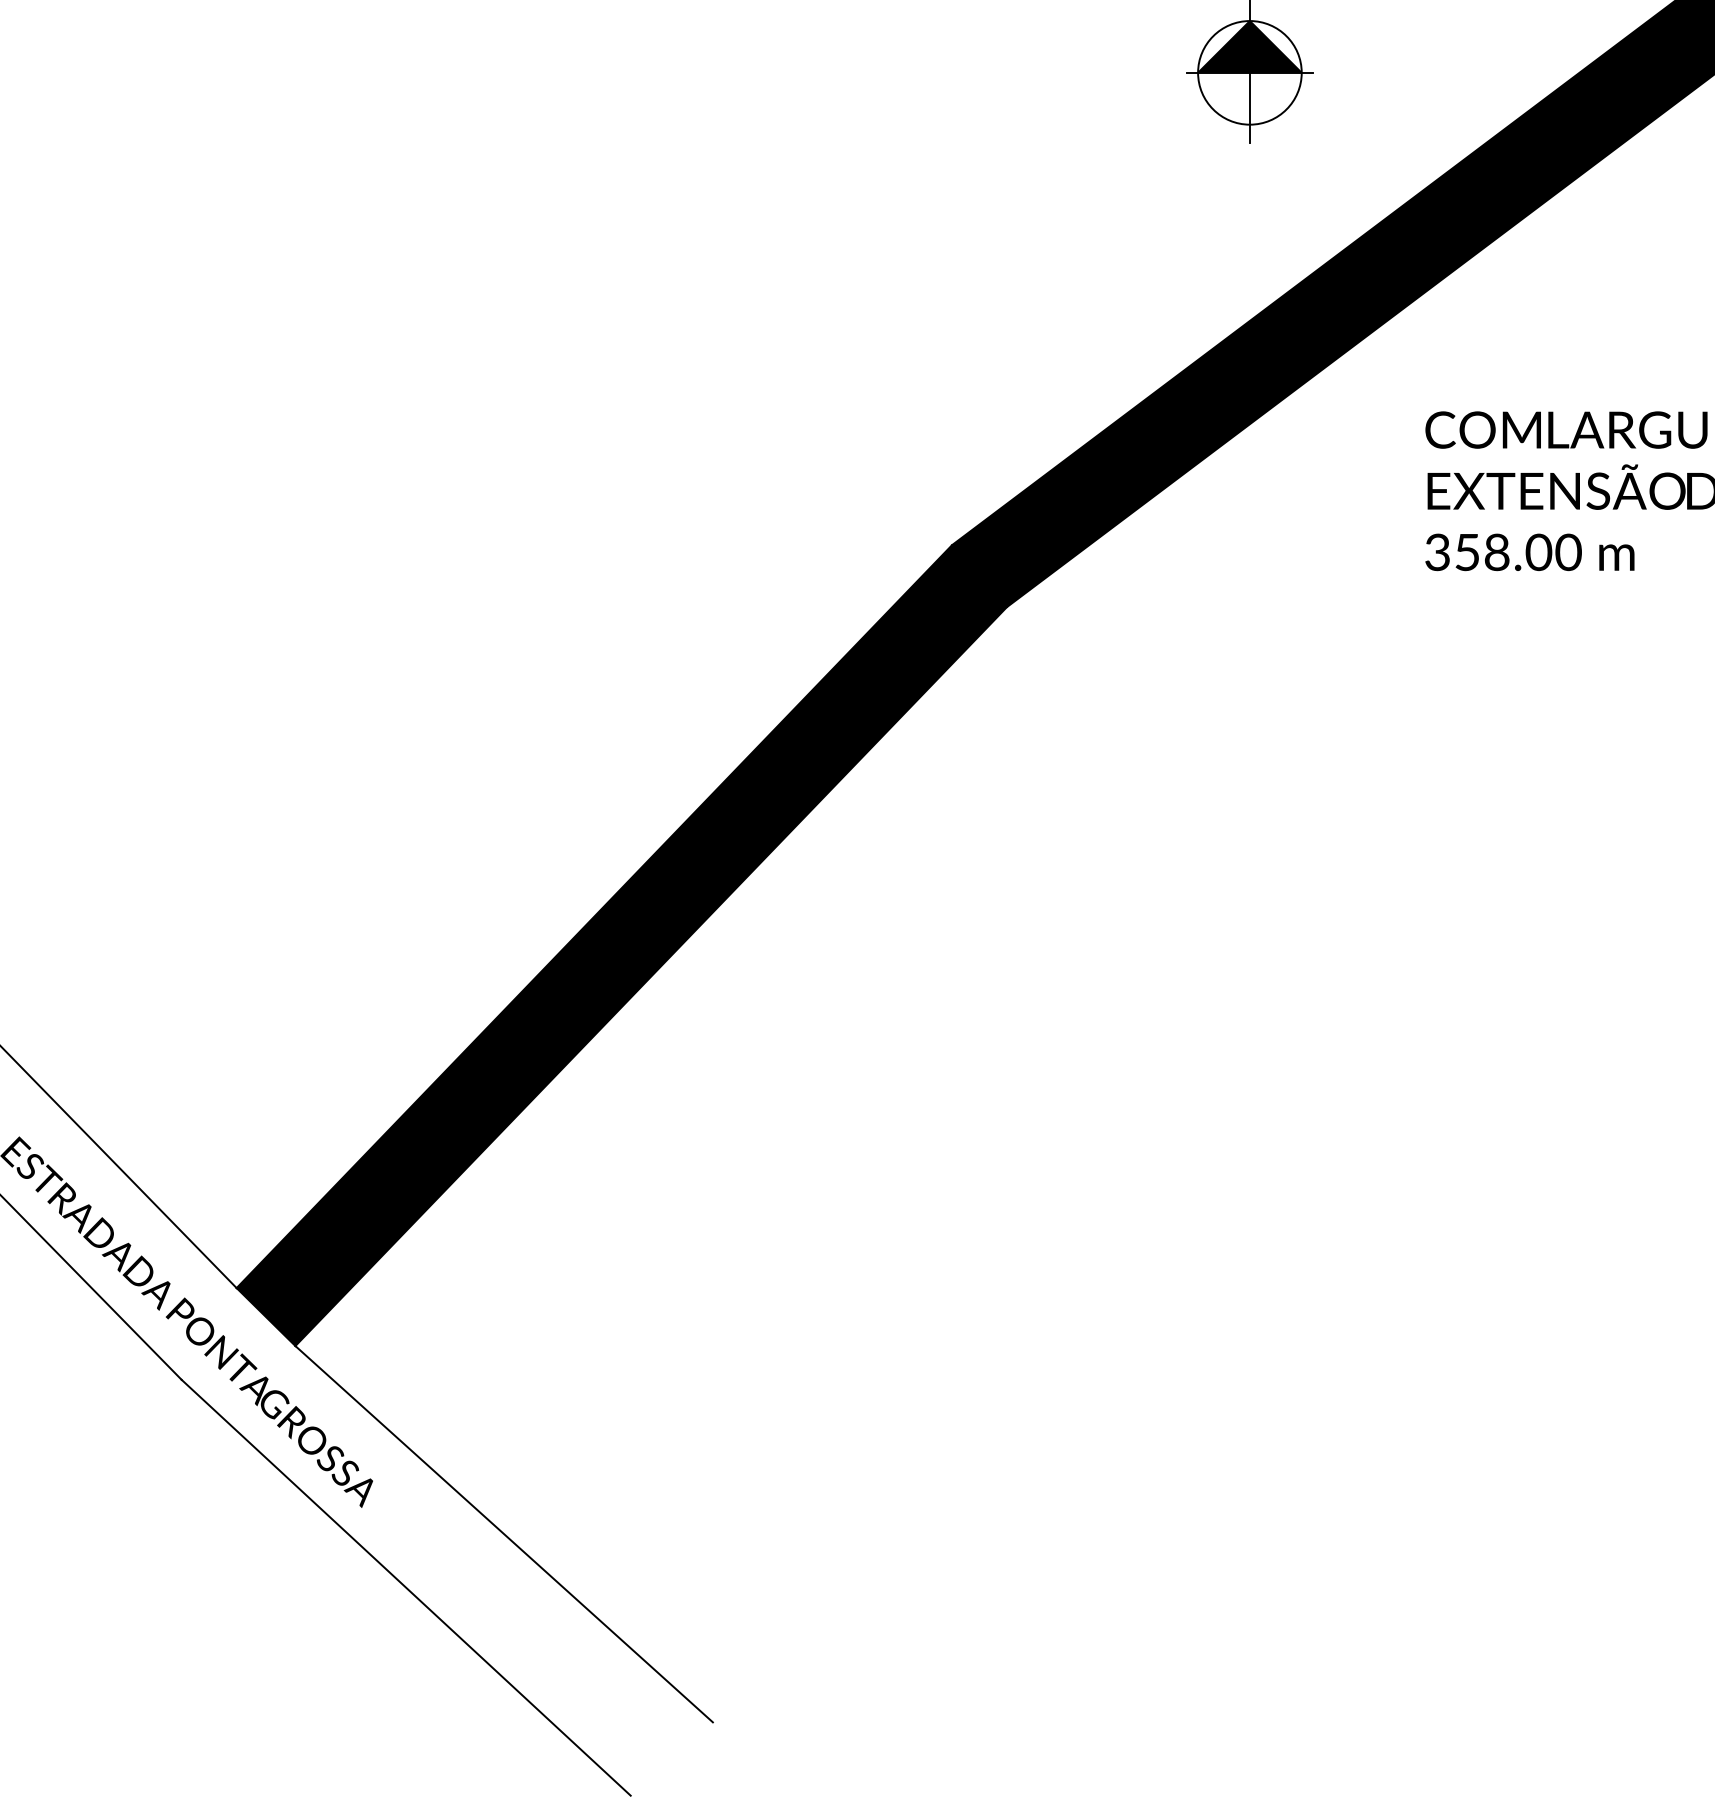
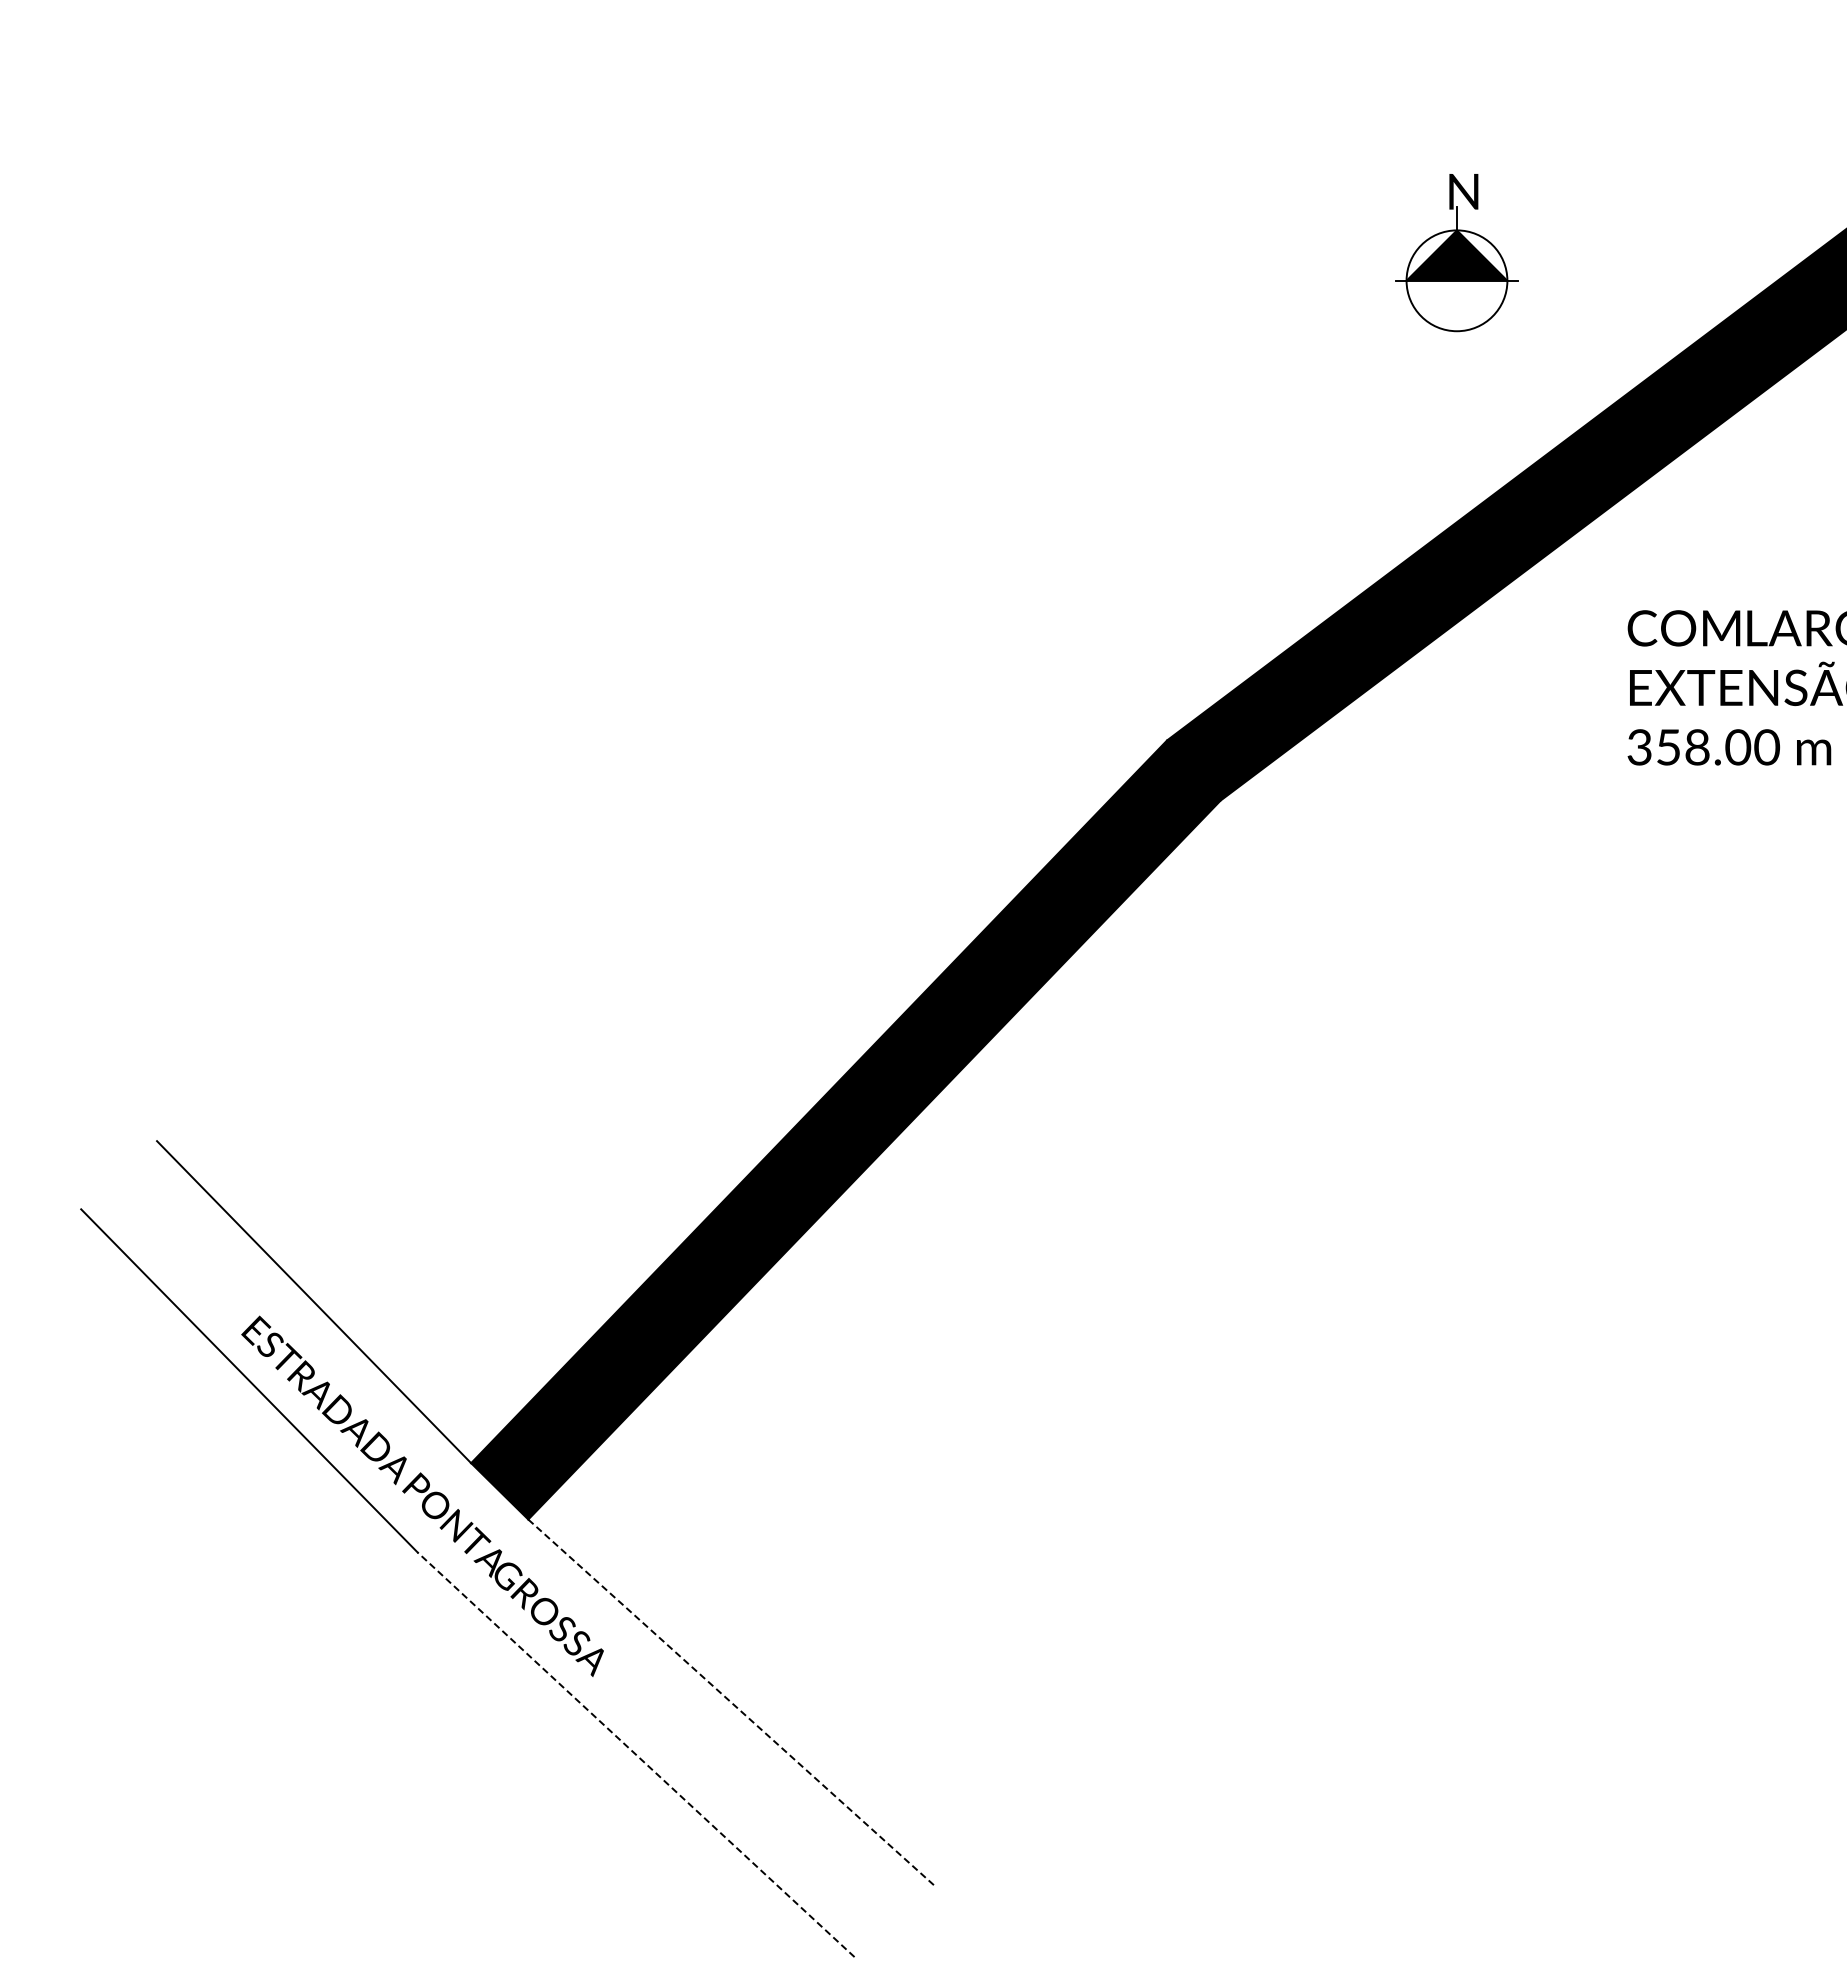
line: (1249, 107) -> (1456, 314), removed
line: (504, 1534) -> (731, 1702), solid -> dashed
line: (406, 1587) -> (636, 1754), solid -> dashed

